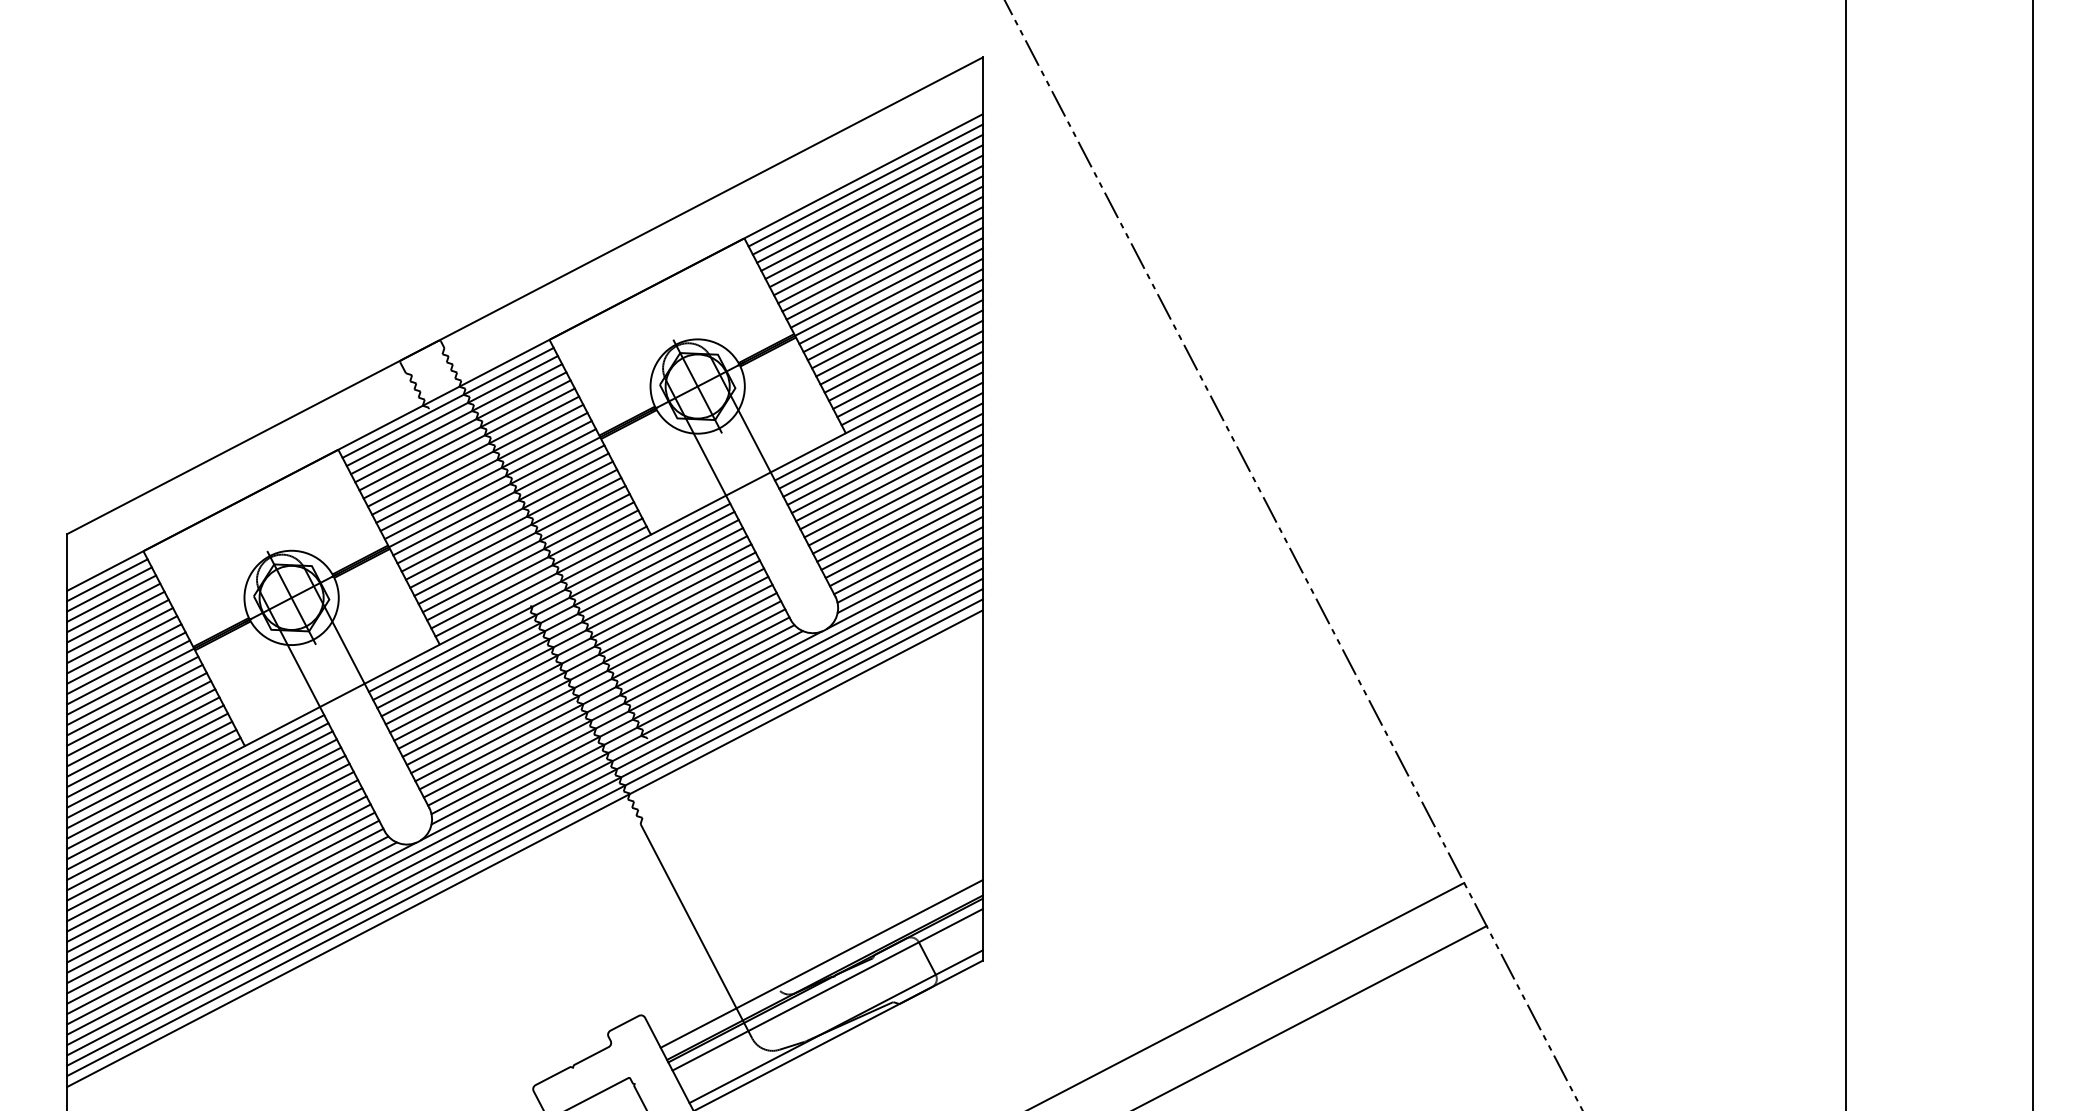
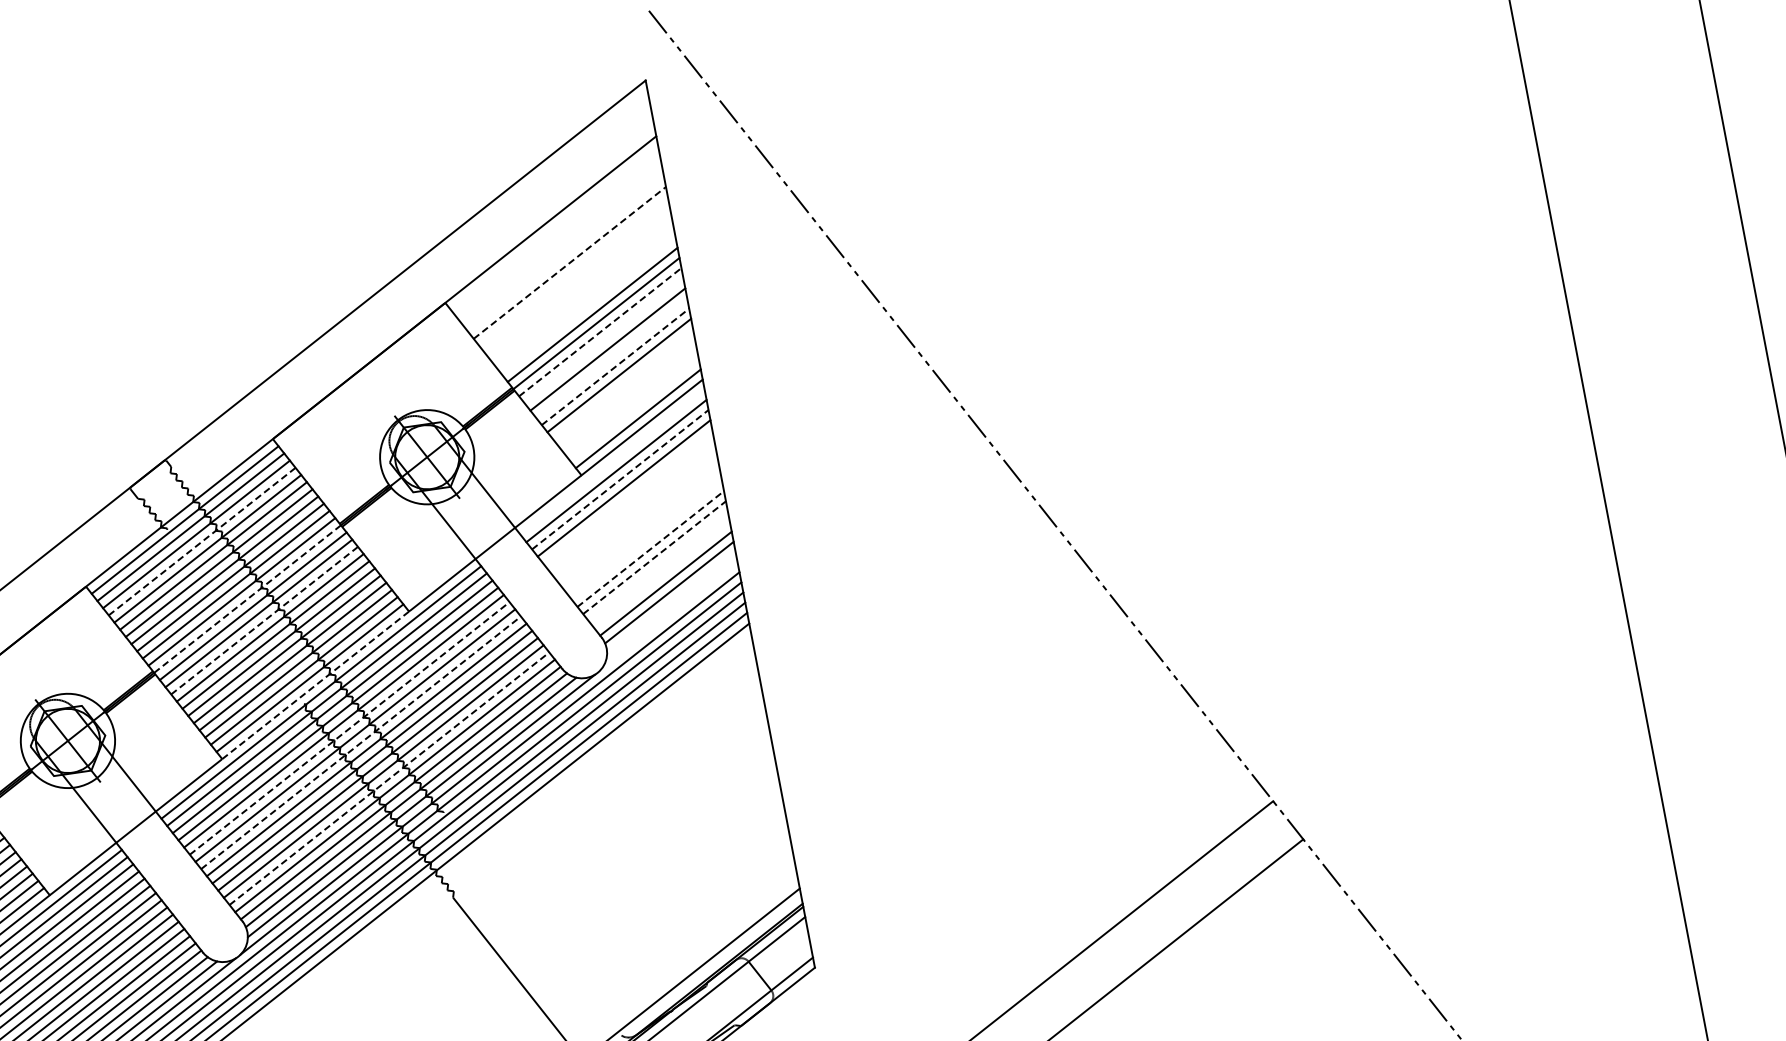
line: (865, 185) -> (554, 228), removed
line: (867, 194) -> (558, 236), removed
line: (869, 203) -> (561, 245), removed
line: (871, 212) -> (565, 253), removed
line: (874, 222) -> (570, 262), solid -> dashed
line: (875, 231) -> (572, 271), removed
line: (878, 240) -> (577, 279), removed
line: (880, 249) -> (581, 288), removed
line: (882, 259) -> (584, 297), removed
line: (884, 268) -> (588, 306), removed
line: (891, 295) -> (600, 331), solid -> dashed
line: (892, 305) -> (603, 341), removed
line: (897, 323) -> (611, 357), removed
line: (899, 333) -> (615, 367), solid -> dashed
line: (903, 351) -> (622, 384), removed
line: (905, 360) -> (626, 392), removed
line: (907, 369) -> (630, 401), removed
line: (909, 379) -> (633, 410), removed
line: (878, 426) -> (612, 462), removed
line: (461, 427) -> (202, 541), solid -> dashed
line: (883, 444) -> (620, 479), solid -> dashed
line: (886, 462) -> (626, 496), removed
line: (889, 472) -> (631, 505), removed
line: (891, 481) -> (635, 514), removed
line: (893, 490) -> (639, 522), removed
line: (495, 492) -> (248, 599), solid -> dashed
line: (895, 499) -> (642, 531), removed
line: (897, 509) -> (646, 540), removed
line: (507, 516) -> (264, 620), solid -> dashed
line: (900, 518) -> (651, 548), solid -> dashed
line: (902, 527) -> (654, 557), solid -> dashed
line: (903, 536) -> (657, 565), removed
line: (905, 546) -> (661, 575), removed
line: (909, 575) -> (670, 603), removed
line: (904, 587) -> (668, 615), removed
line: (545, 589) -> (315, 685), solid -> dashed
line: (570, 638) -> (349, 728), solid -> dashed
line: (579, 654) -> (361, 742), solid -> dashed
line: (600, 695) -> (389, 778), solid -> dashed

